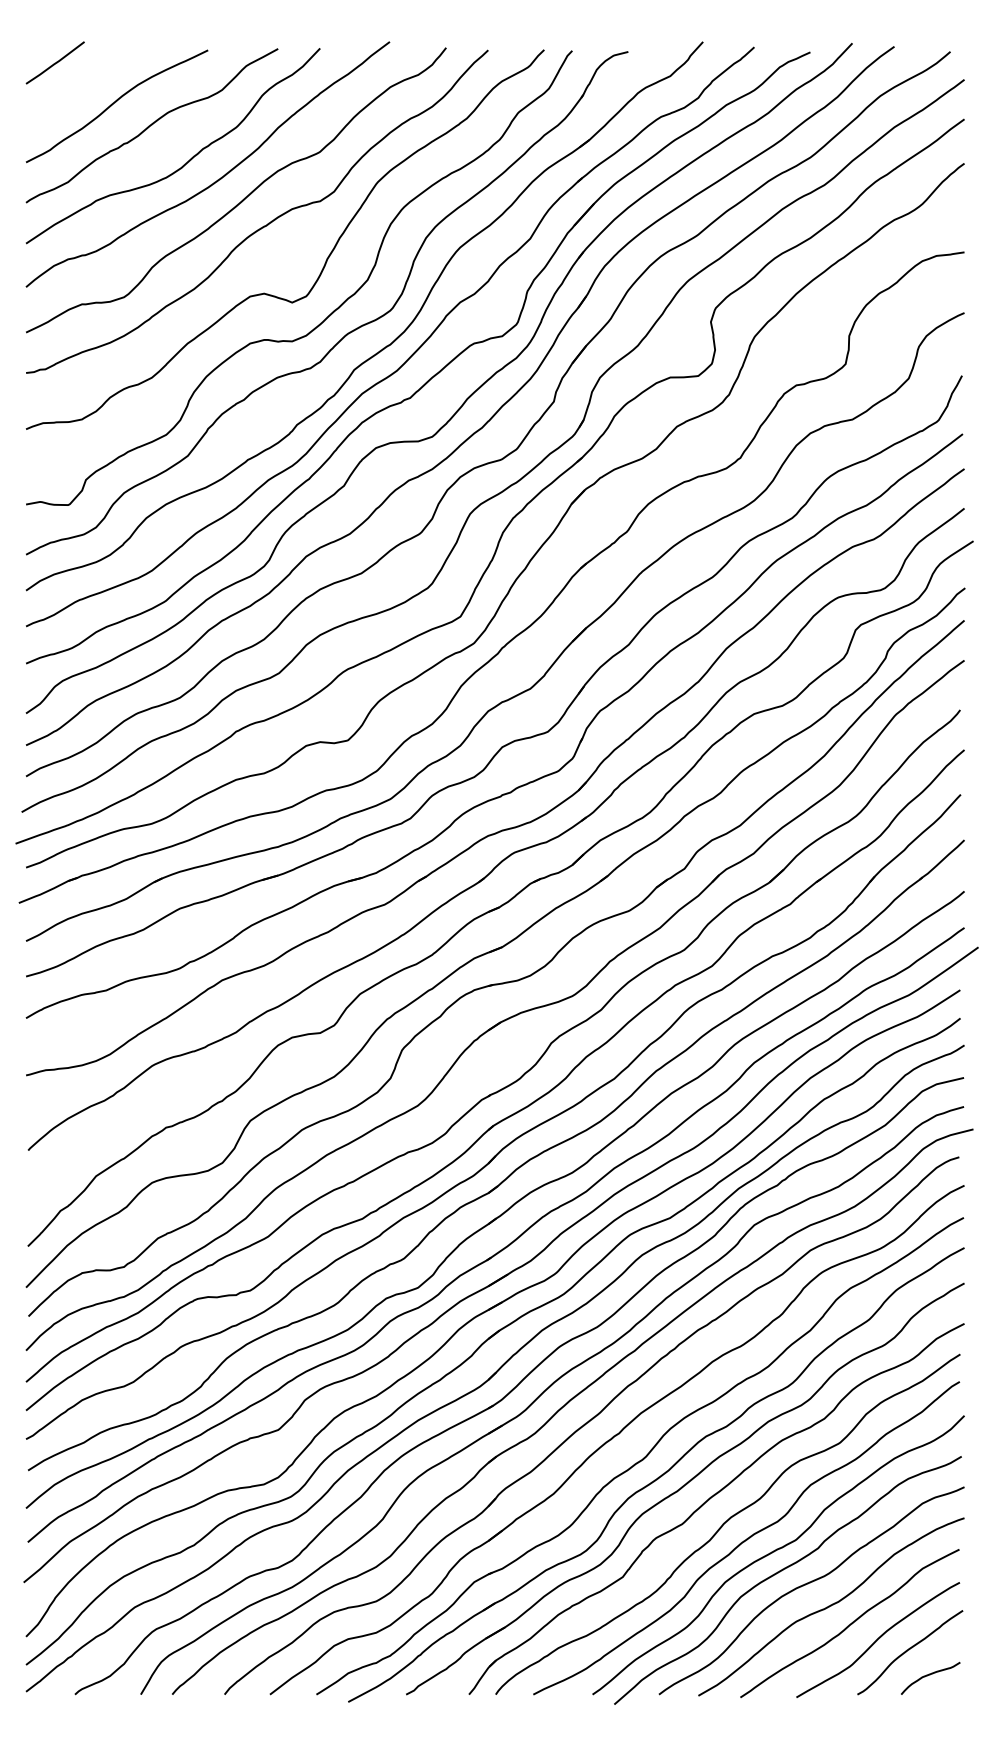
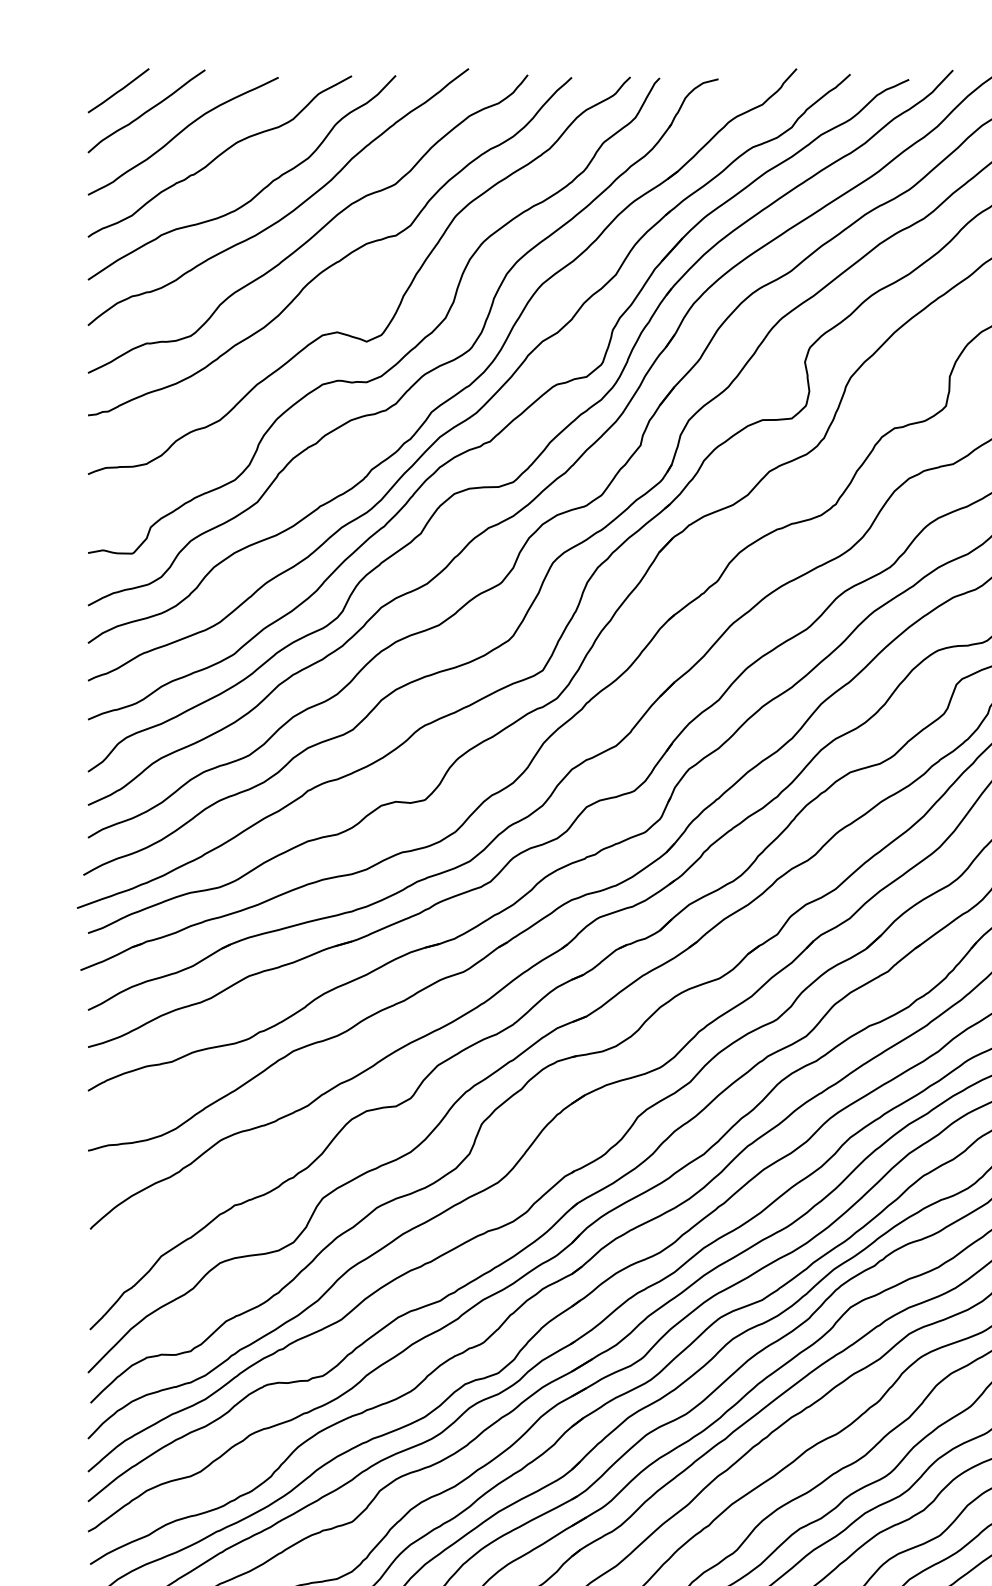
curve: (81, 82) -> (146, 111), added

